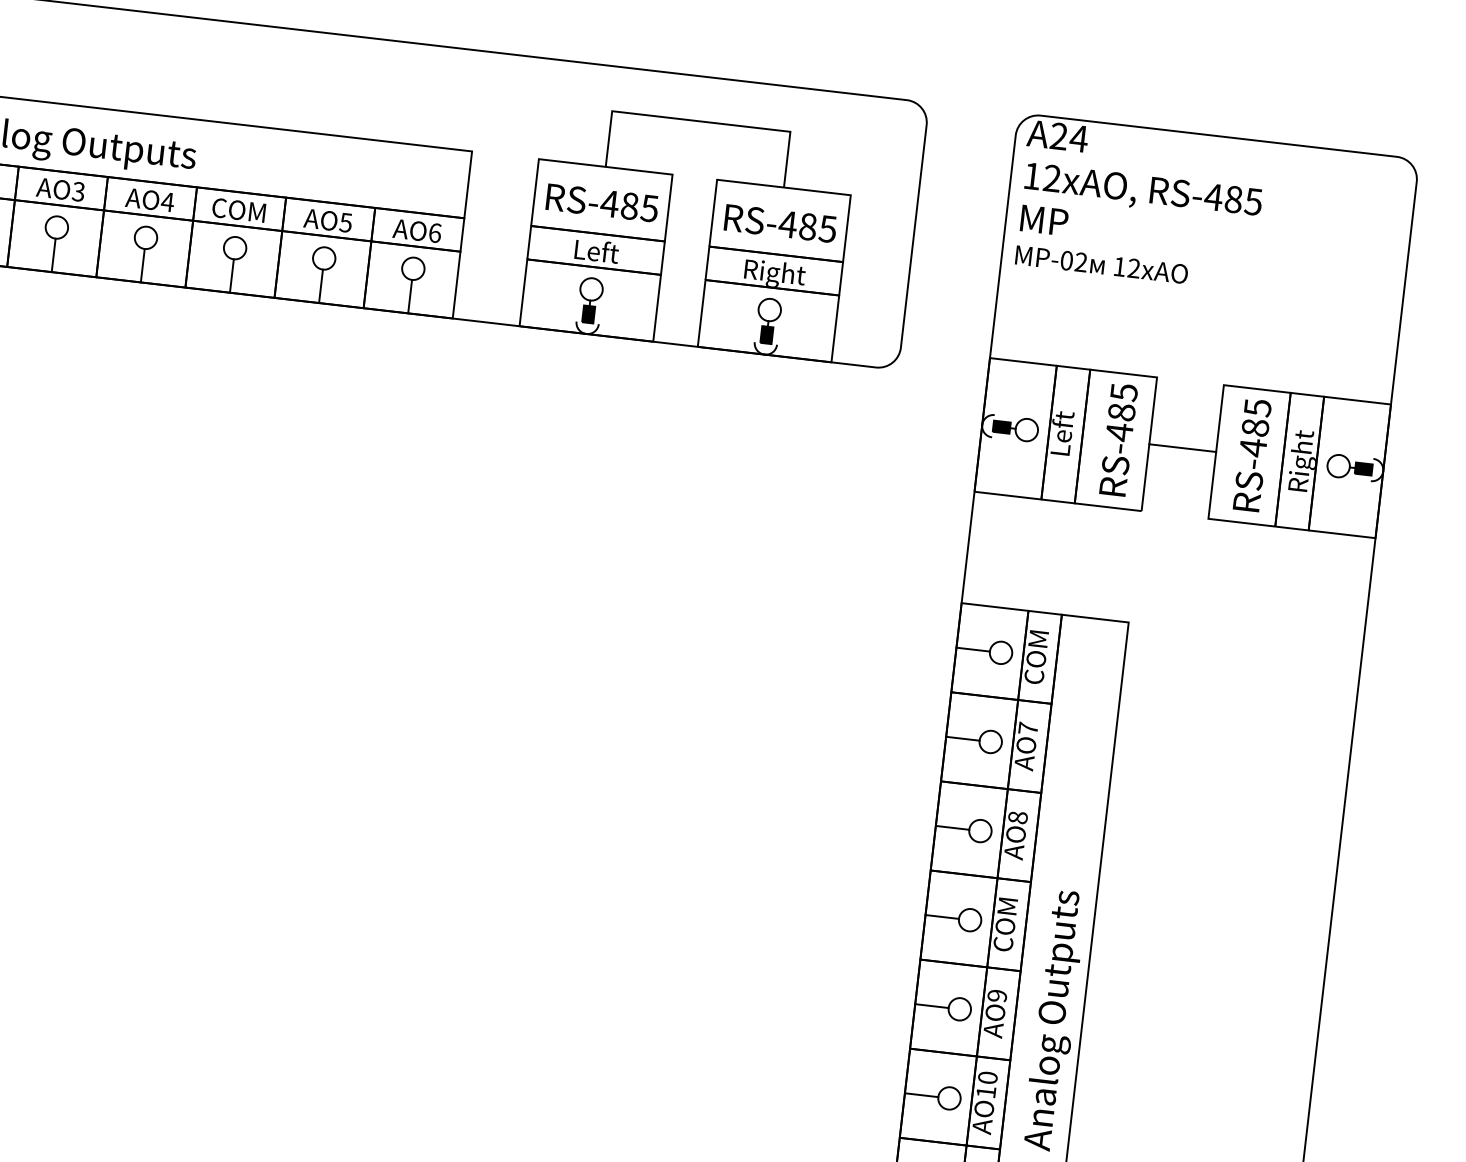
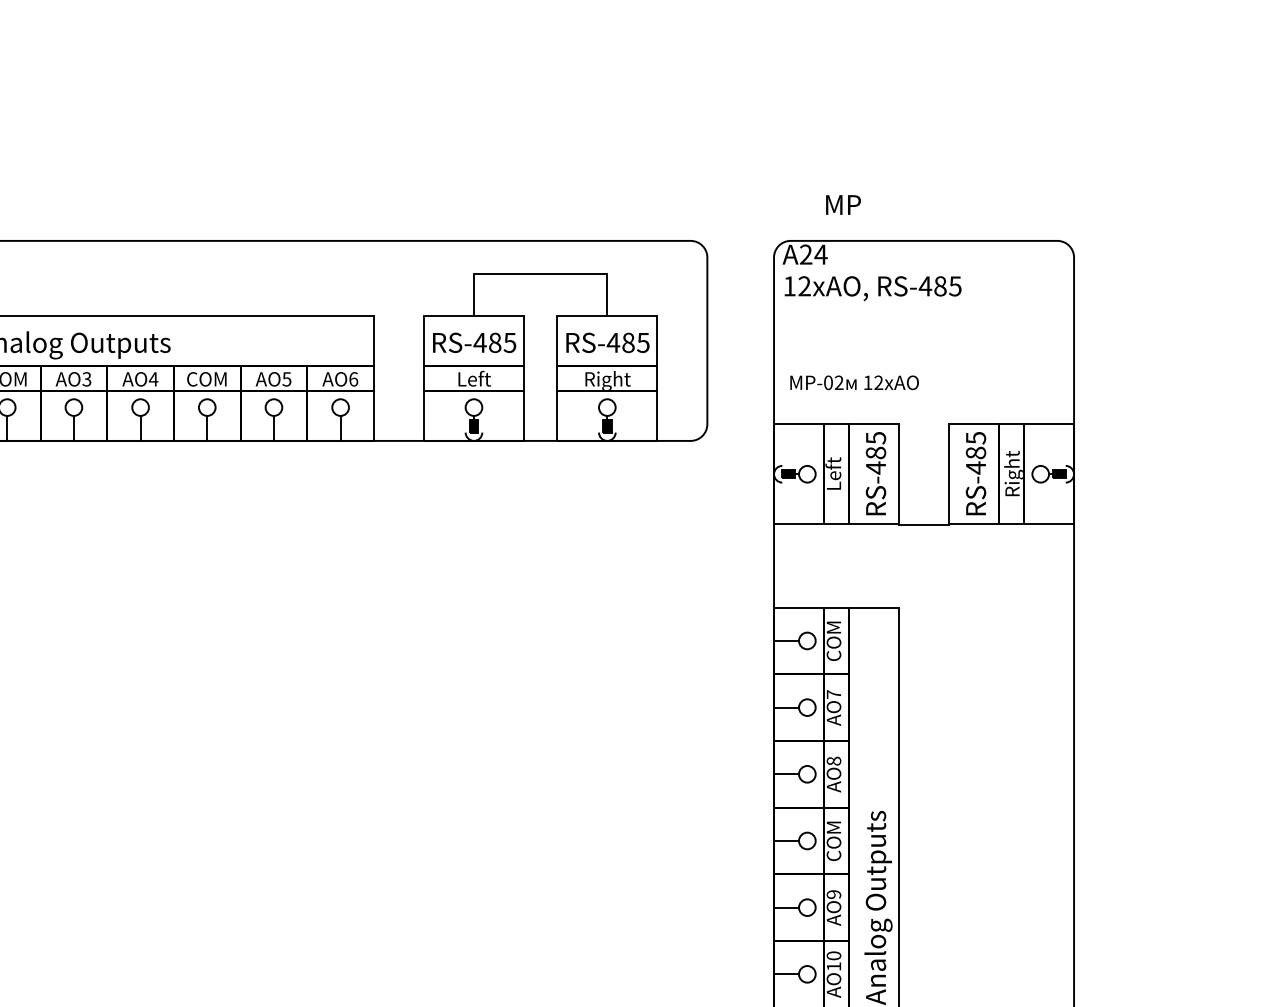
text: (1044, 219) -> (843, 204), moved
text: (1101, 264) -> (854, 382), moved
line: (1183, 448) -> (924, 525), moved

